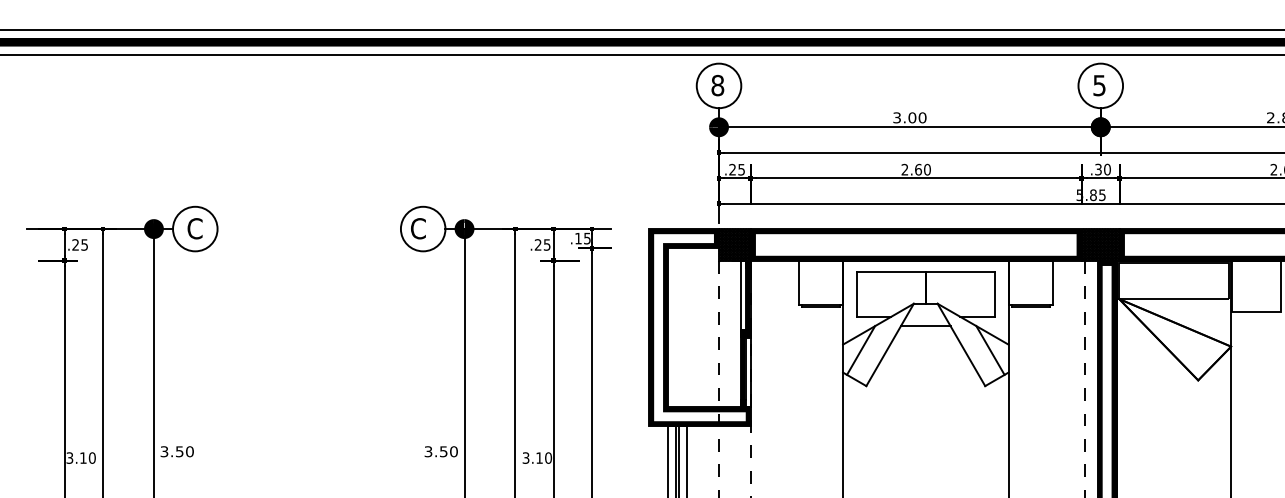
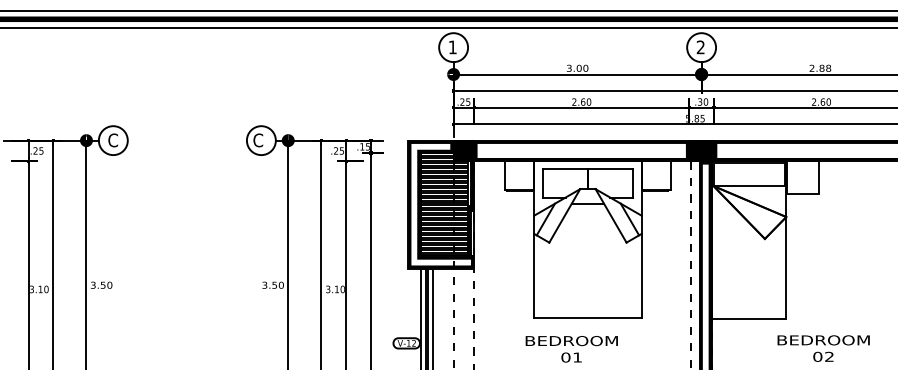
text: (717, 85) -> (452, 47), 8 -> 1
text: (1099, 85) -> (700, 47), 5 -> 2
hatch: (703, 327) -> (443, 204), added

